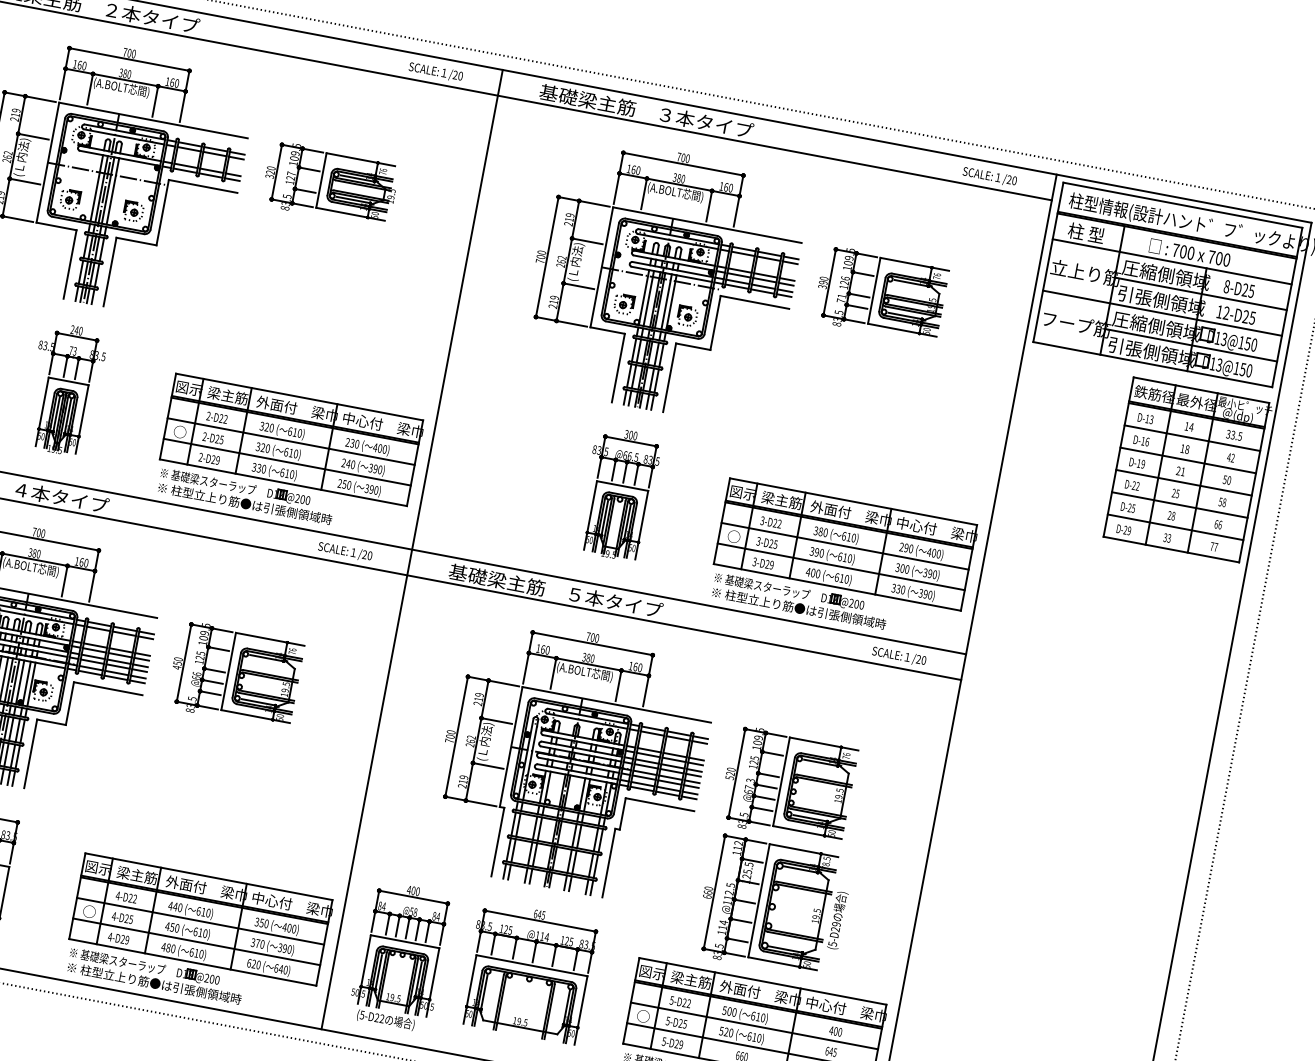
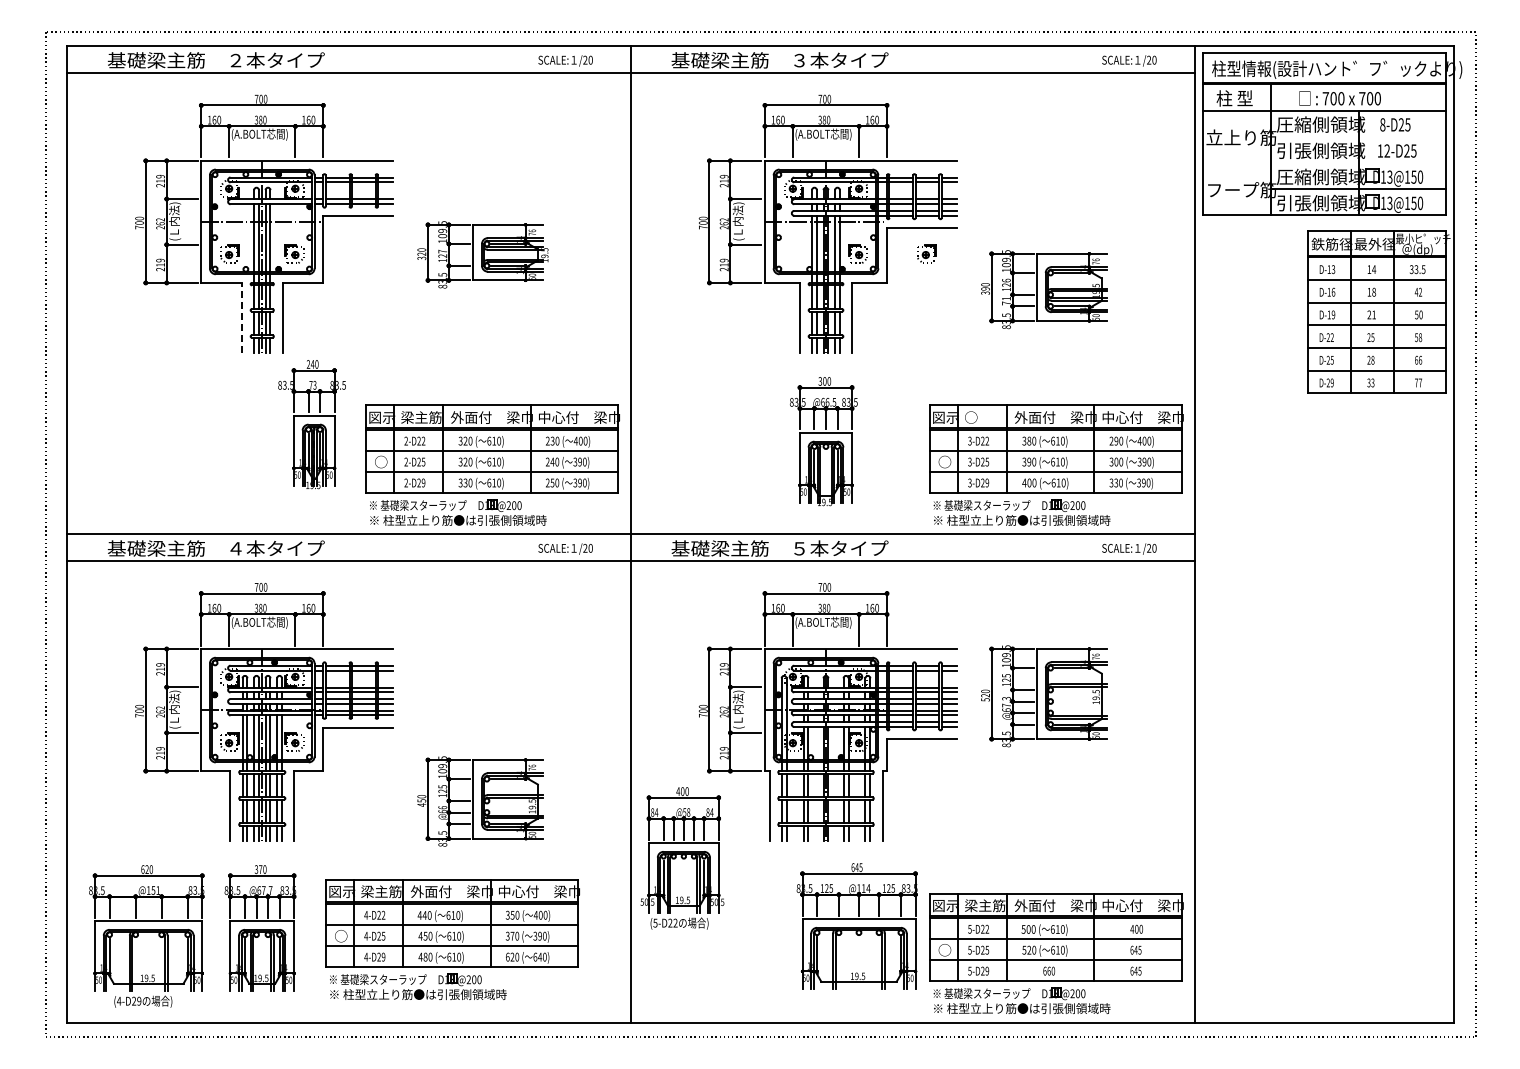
part: (330, 184) -> (482, 254), moved
line: (69, 264) -> (241, 317), solid -> dashed
line: (1200, 293) -> (1358, 136), removed
part: (881, 294) -> (1044, 289), moved
part: (623, 303) -> (926, 253), moved
line: (1162, 312) -> (1324, 162), removed
part: (64, 389) -> (311, 424), moved
text: (782, 500) -> (985, 417), 梁主筋 -> ○
part: (235, 674) -> (480, 801), moved
part: (773, 905) -> (1052, 817), removed
part: (198, 935) -> (452, 939), moved
part: (400, 956) -> (682, 858), moved
part: (528, 972) -> (856, 926), moved

